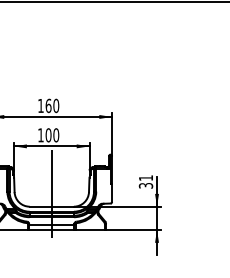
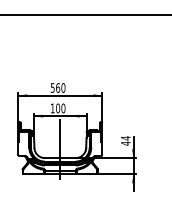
text: (40, 105) -> (52, 87), 160 -> 560
text: (145, 181) -> (125, 140), 31 -> 44

